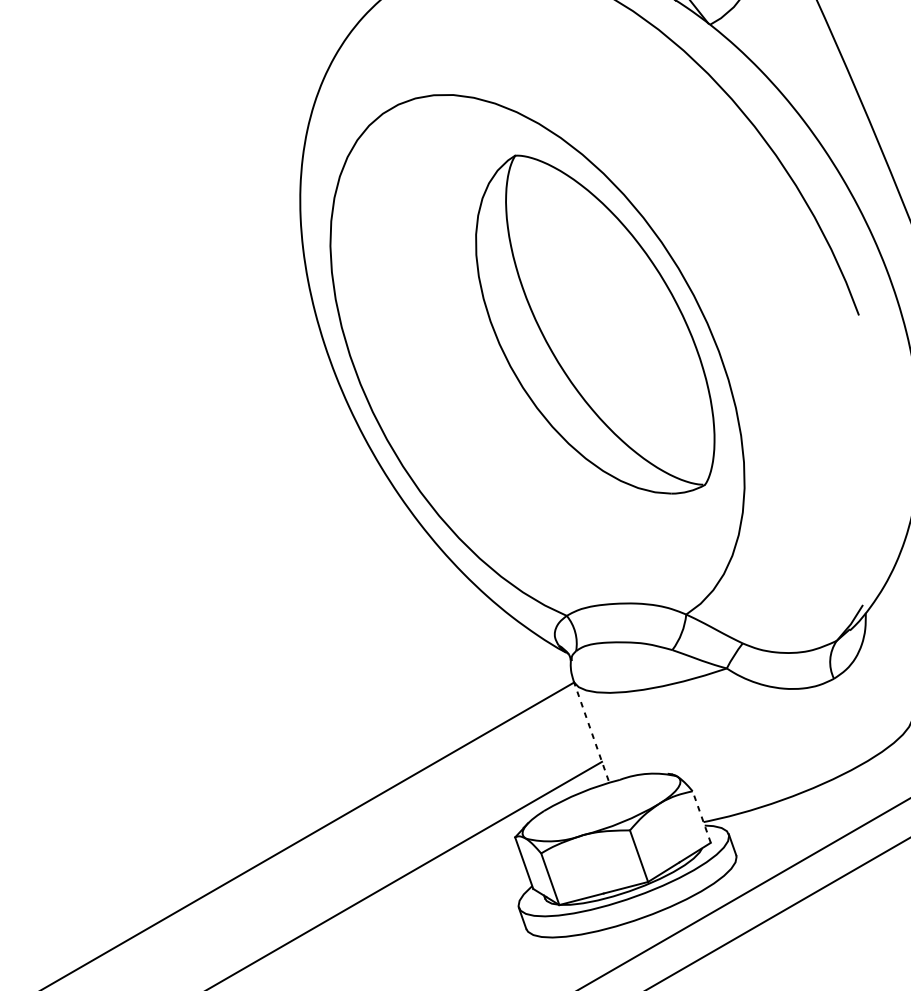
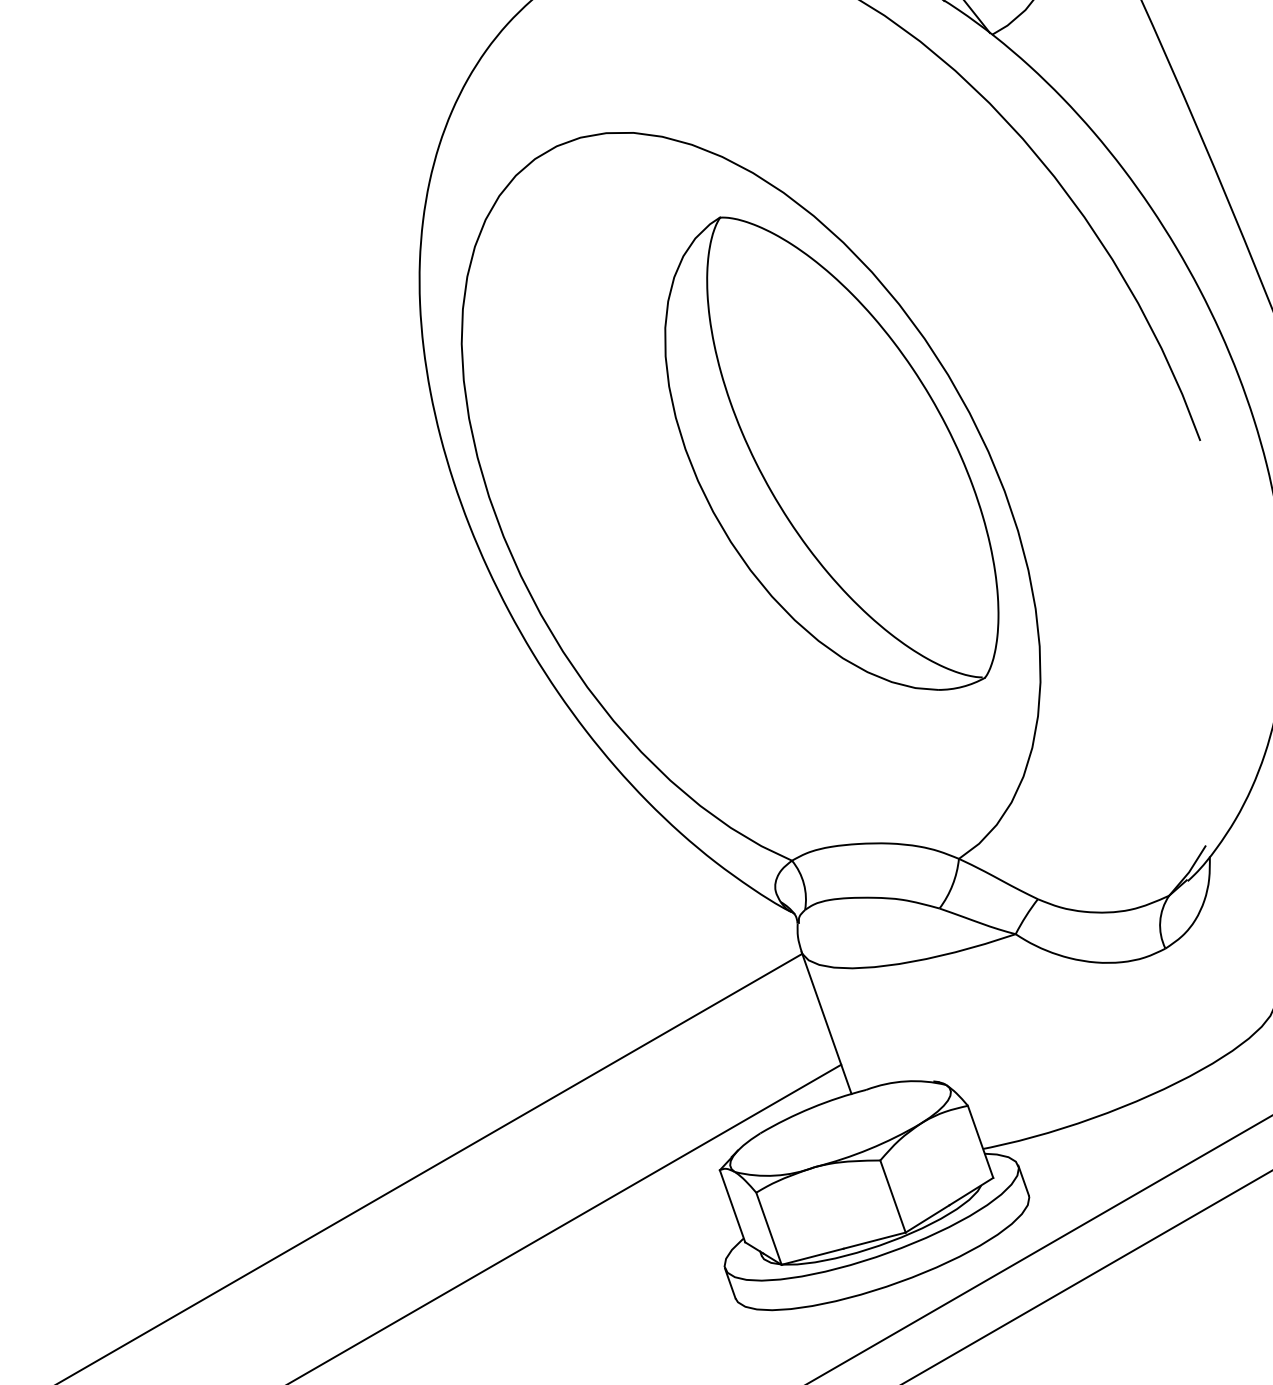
line: (591, 732) -> (826, 1023), dashed -> solid
line: (701, 816) -> (980, 1141), dashed -> solid

